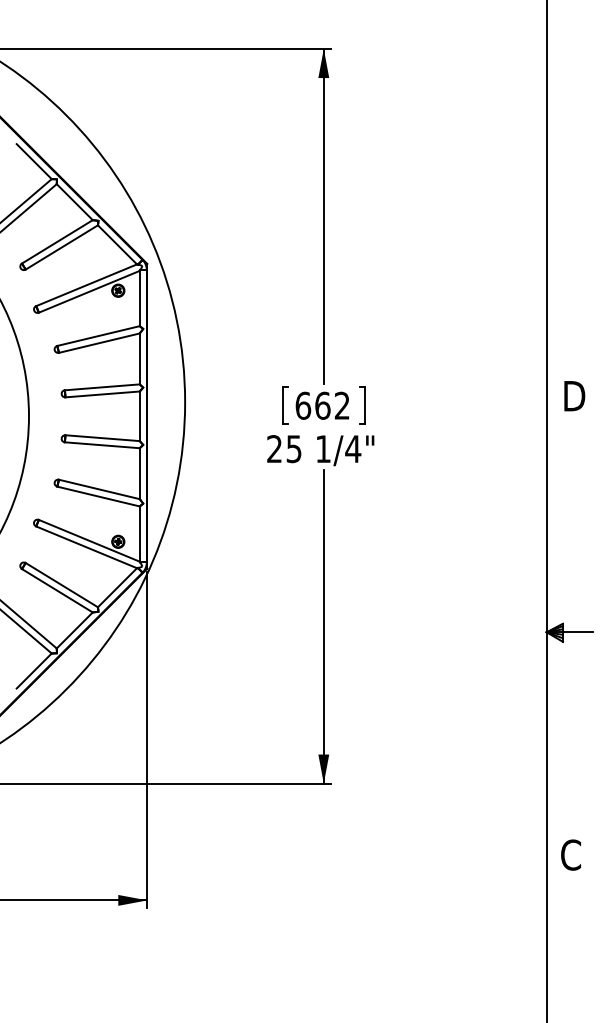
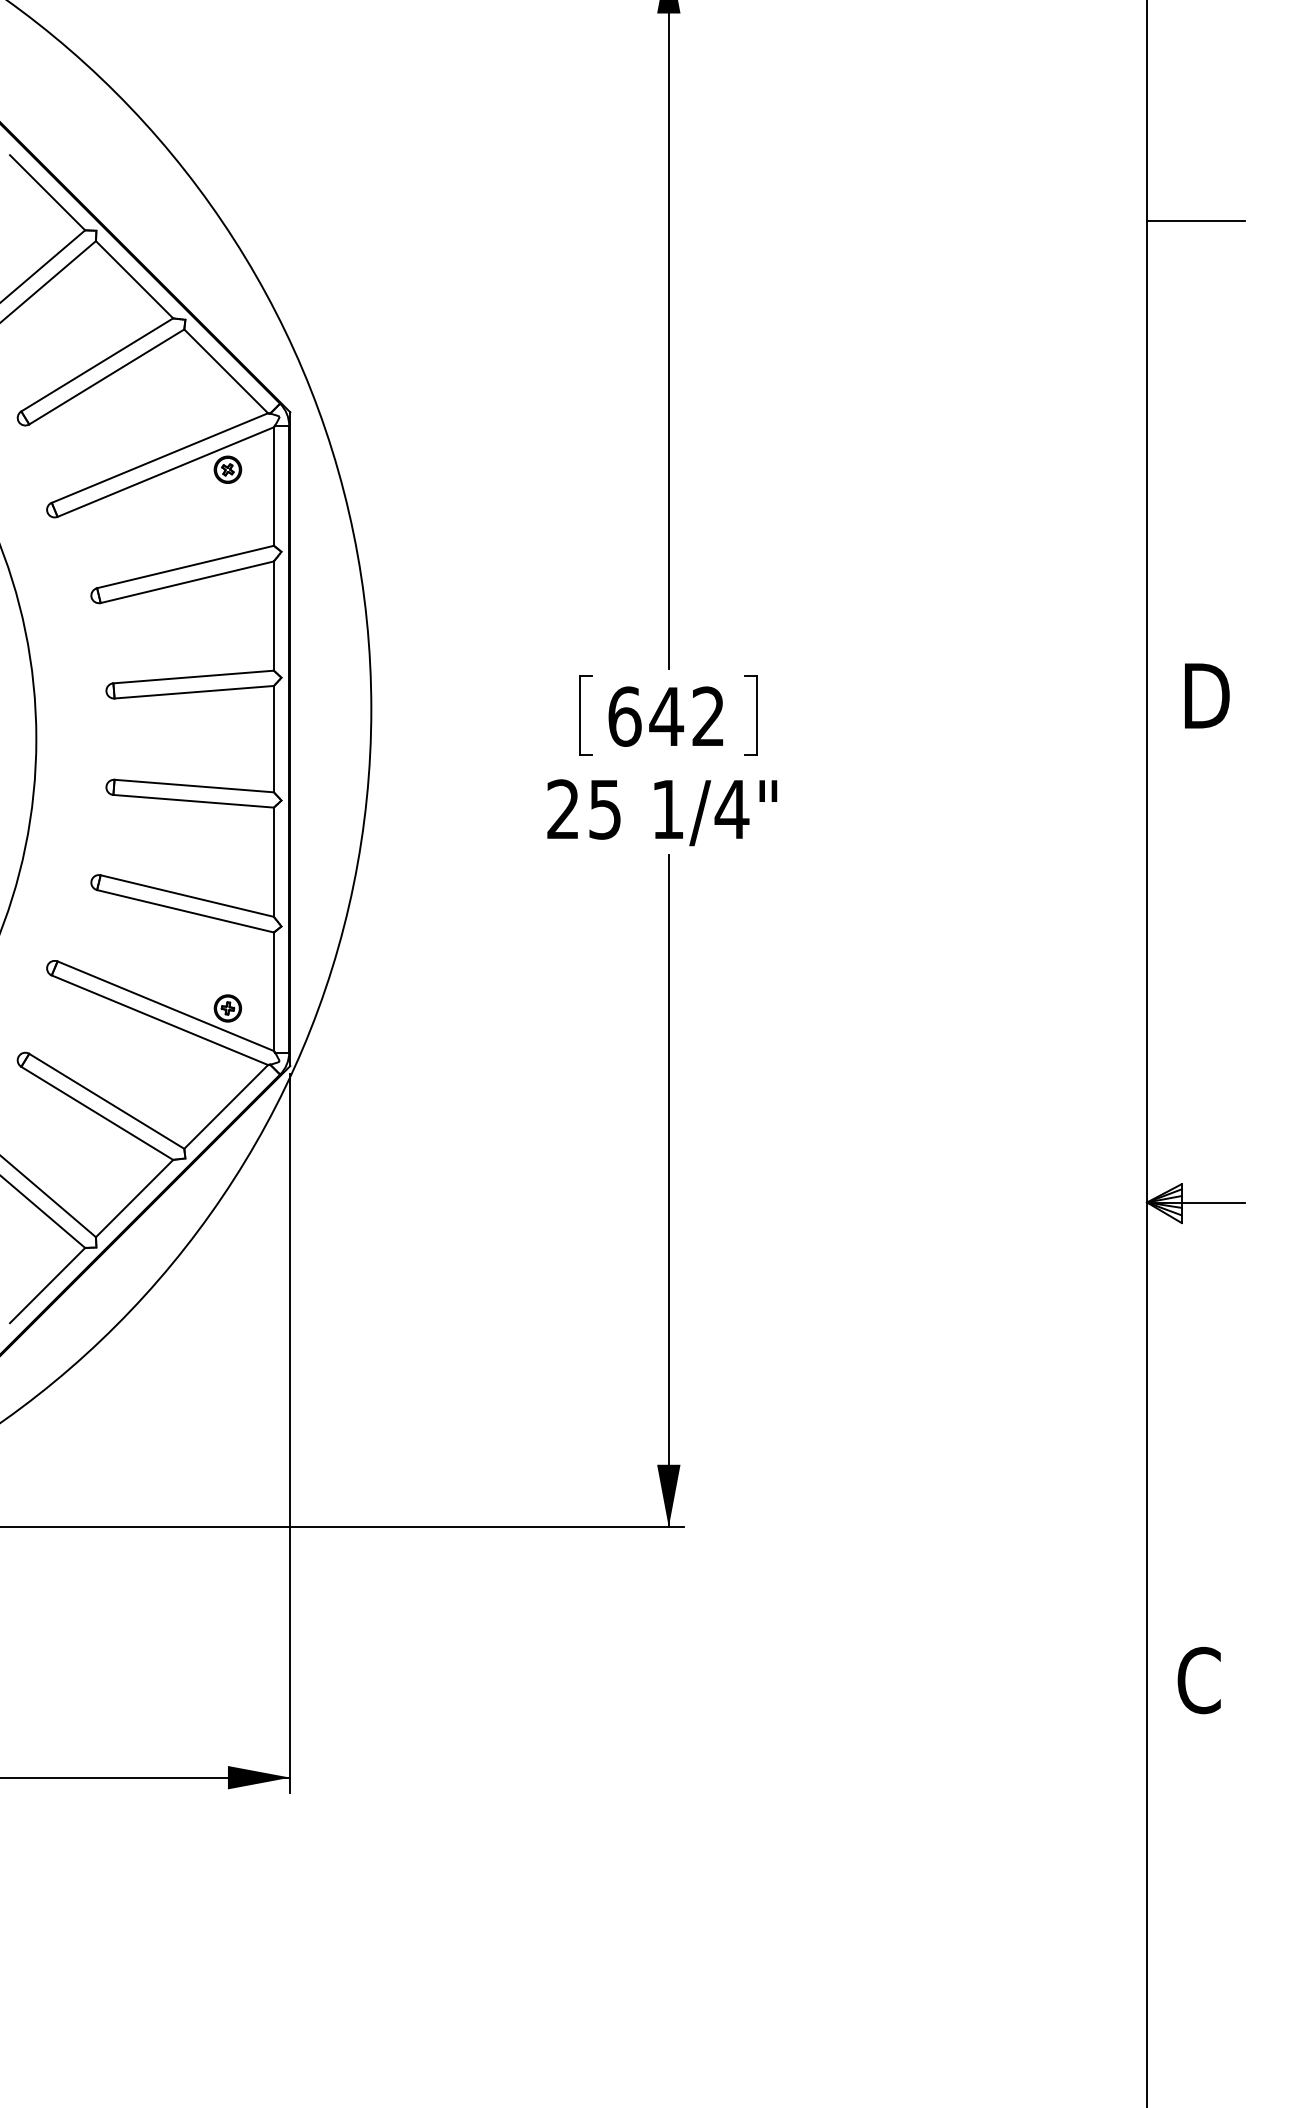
line: (569, 174) -> (1195, 220), added
text: (322, 405) -> (666, 715), 662 -> 642

